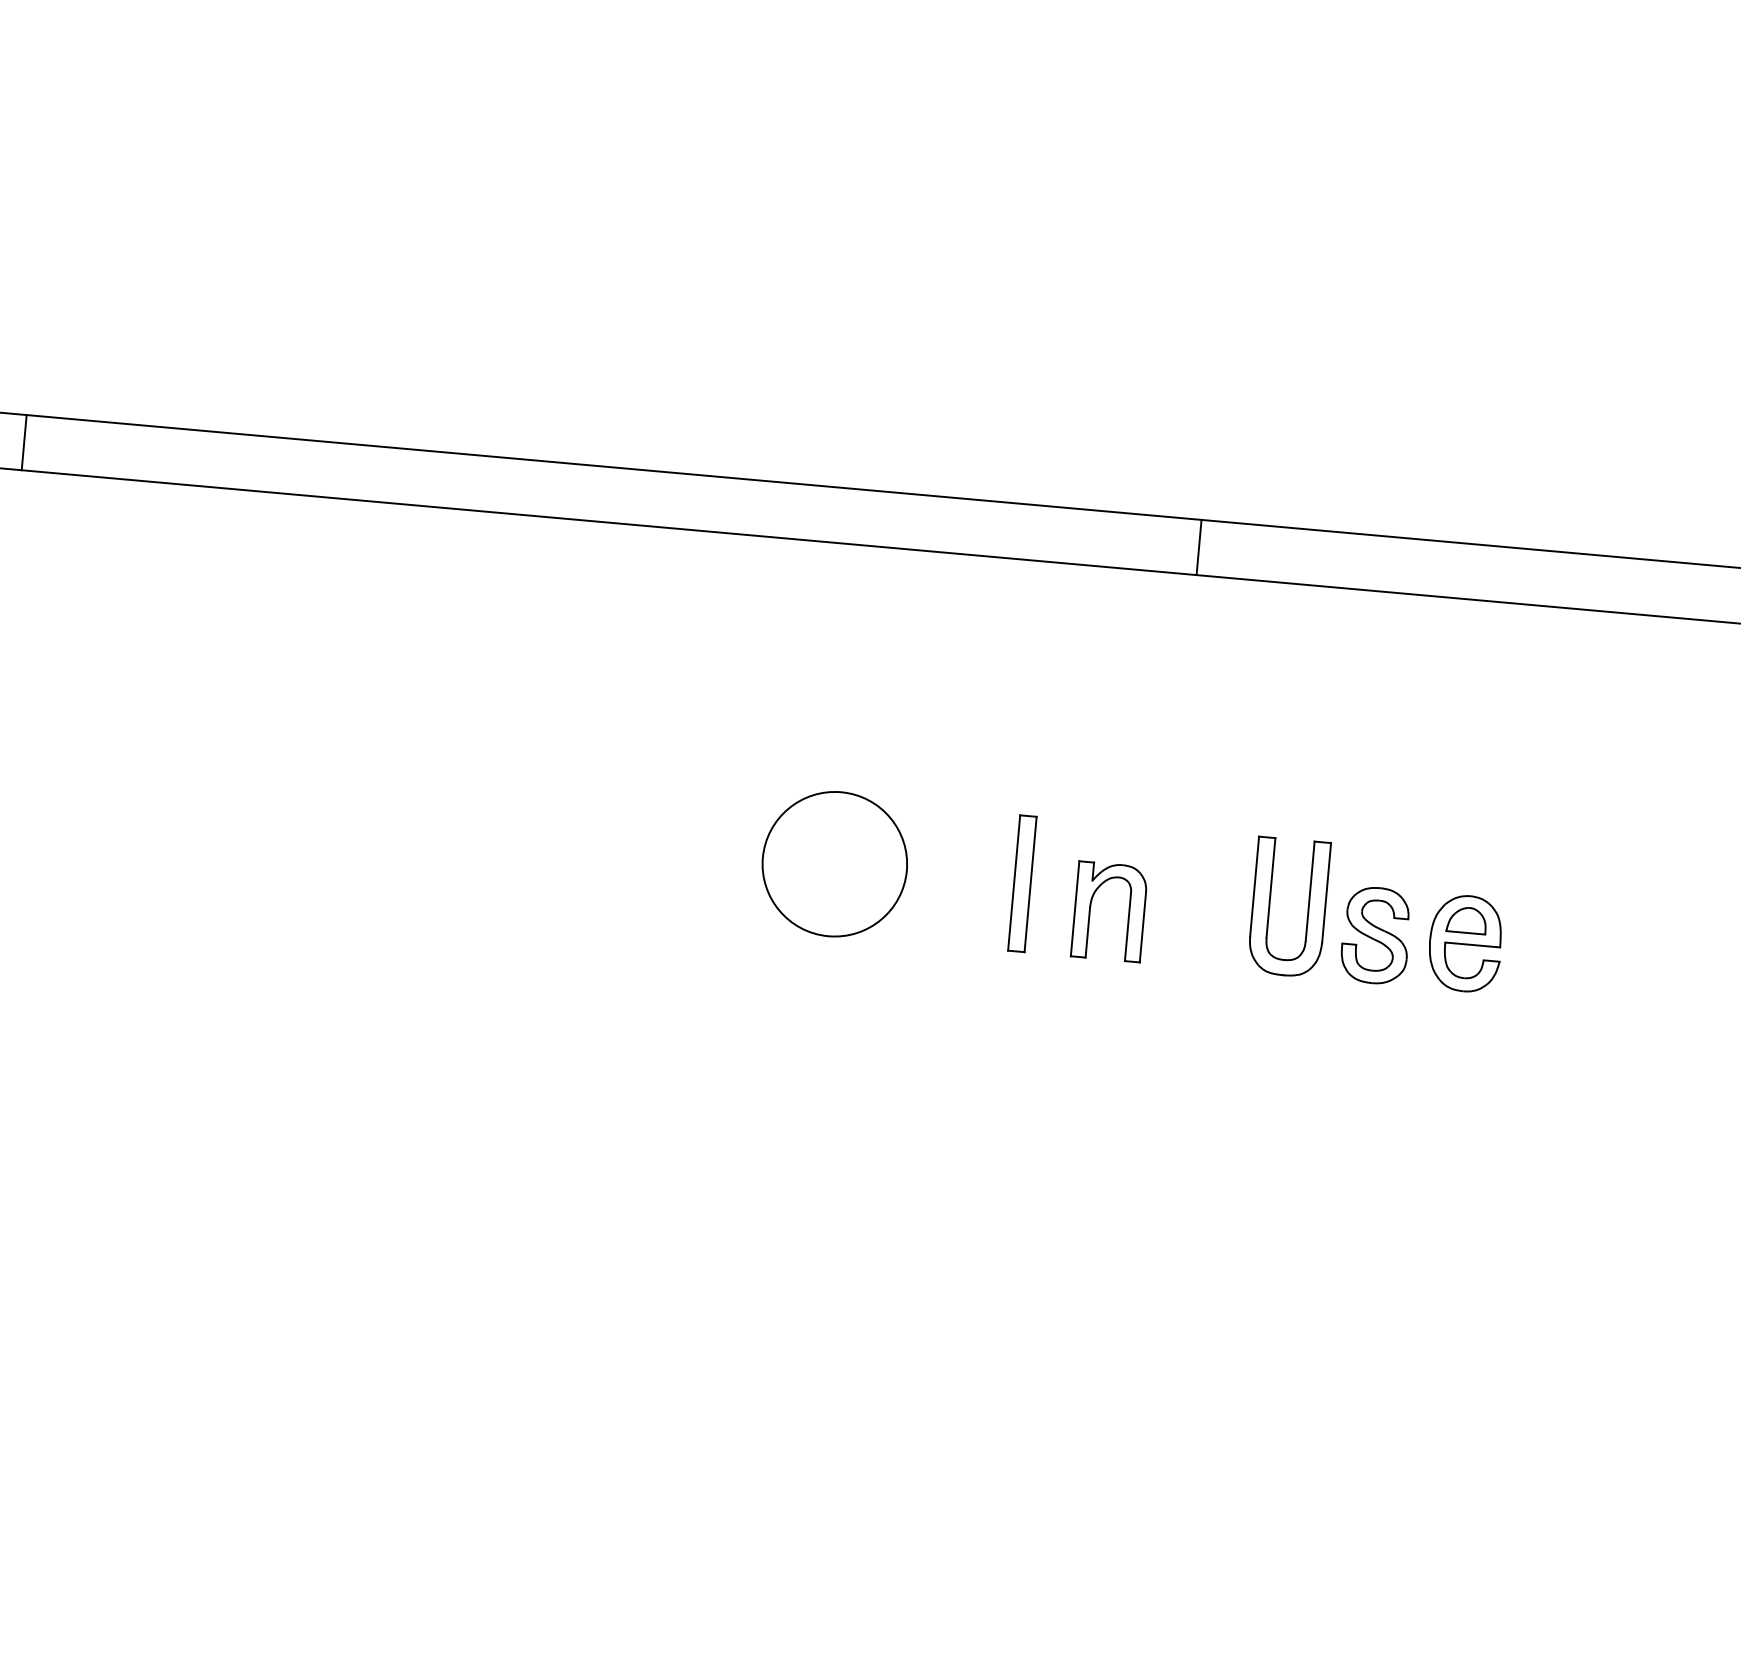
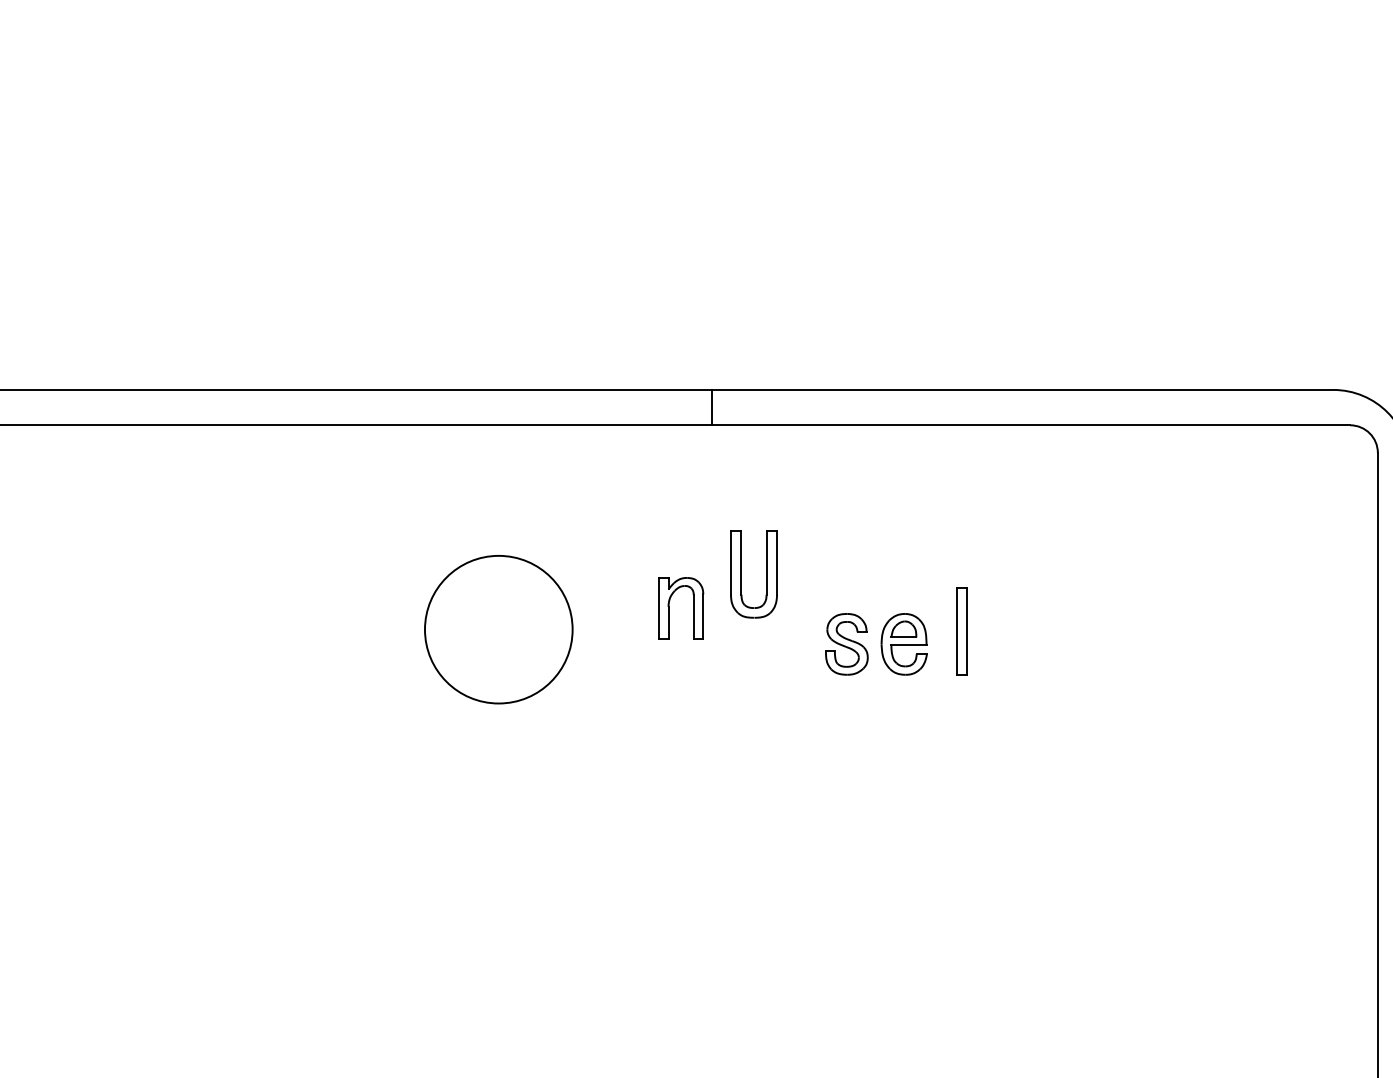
circle: (834, 863) -> (498, 629), size x1.6
part: (1021, 883) -> (961, 631), moved
part: (1269, 905) -> (741, 574), moved
part: (1091, 910) -> (669, 608), moved

